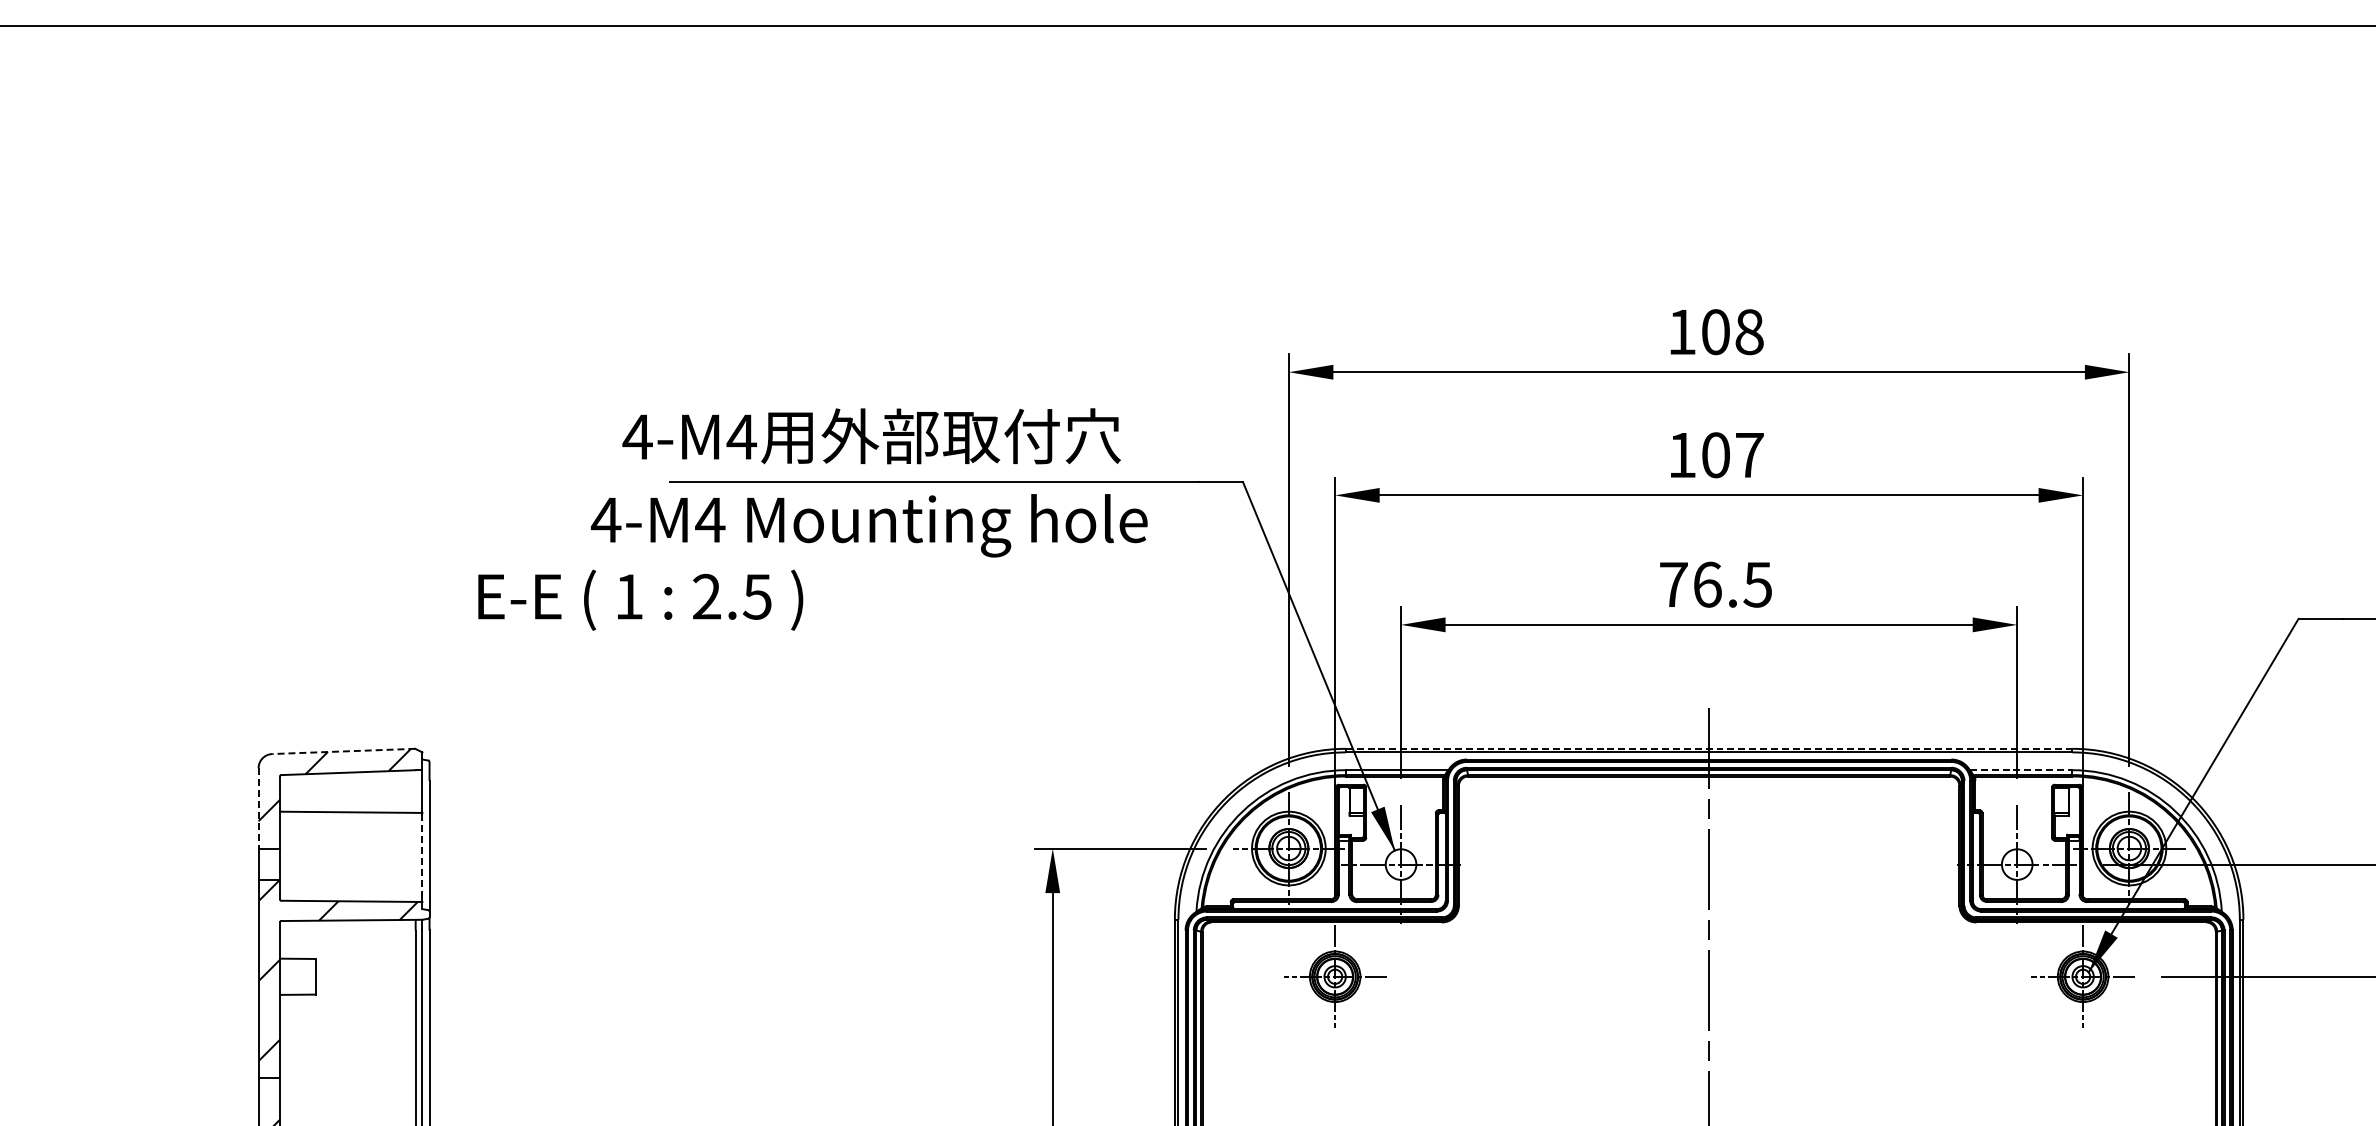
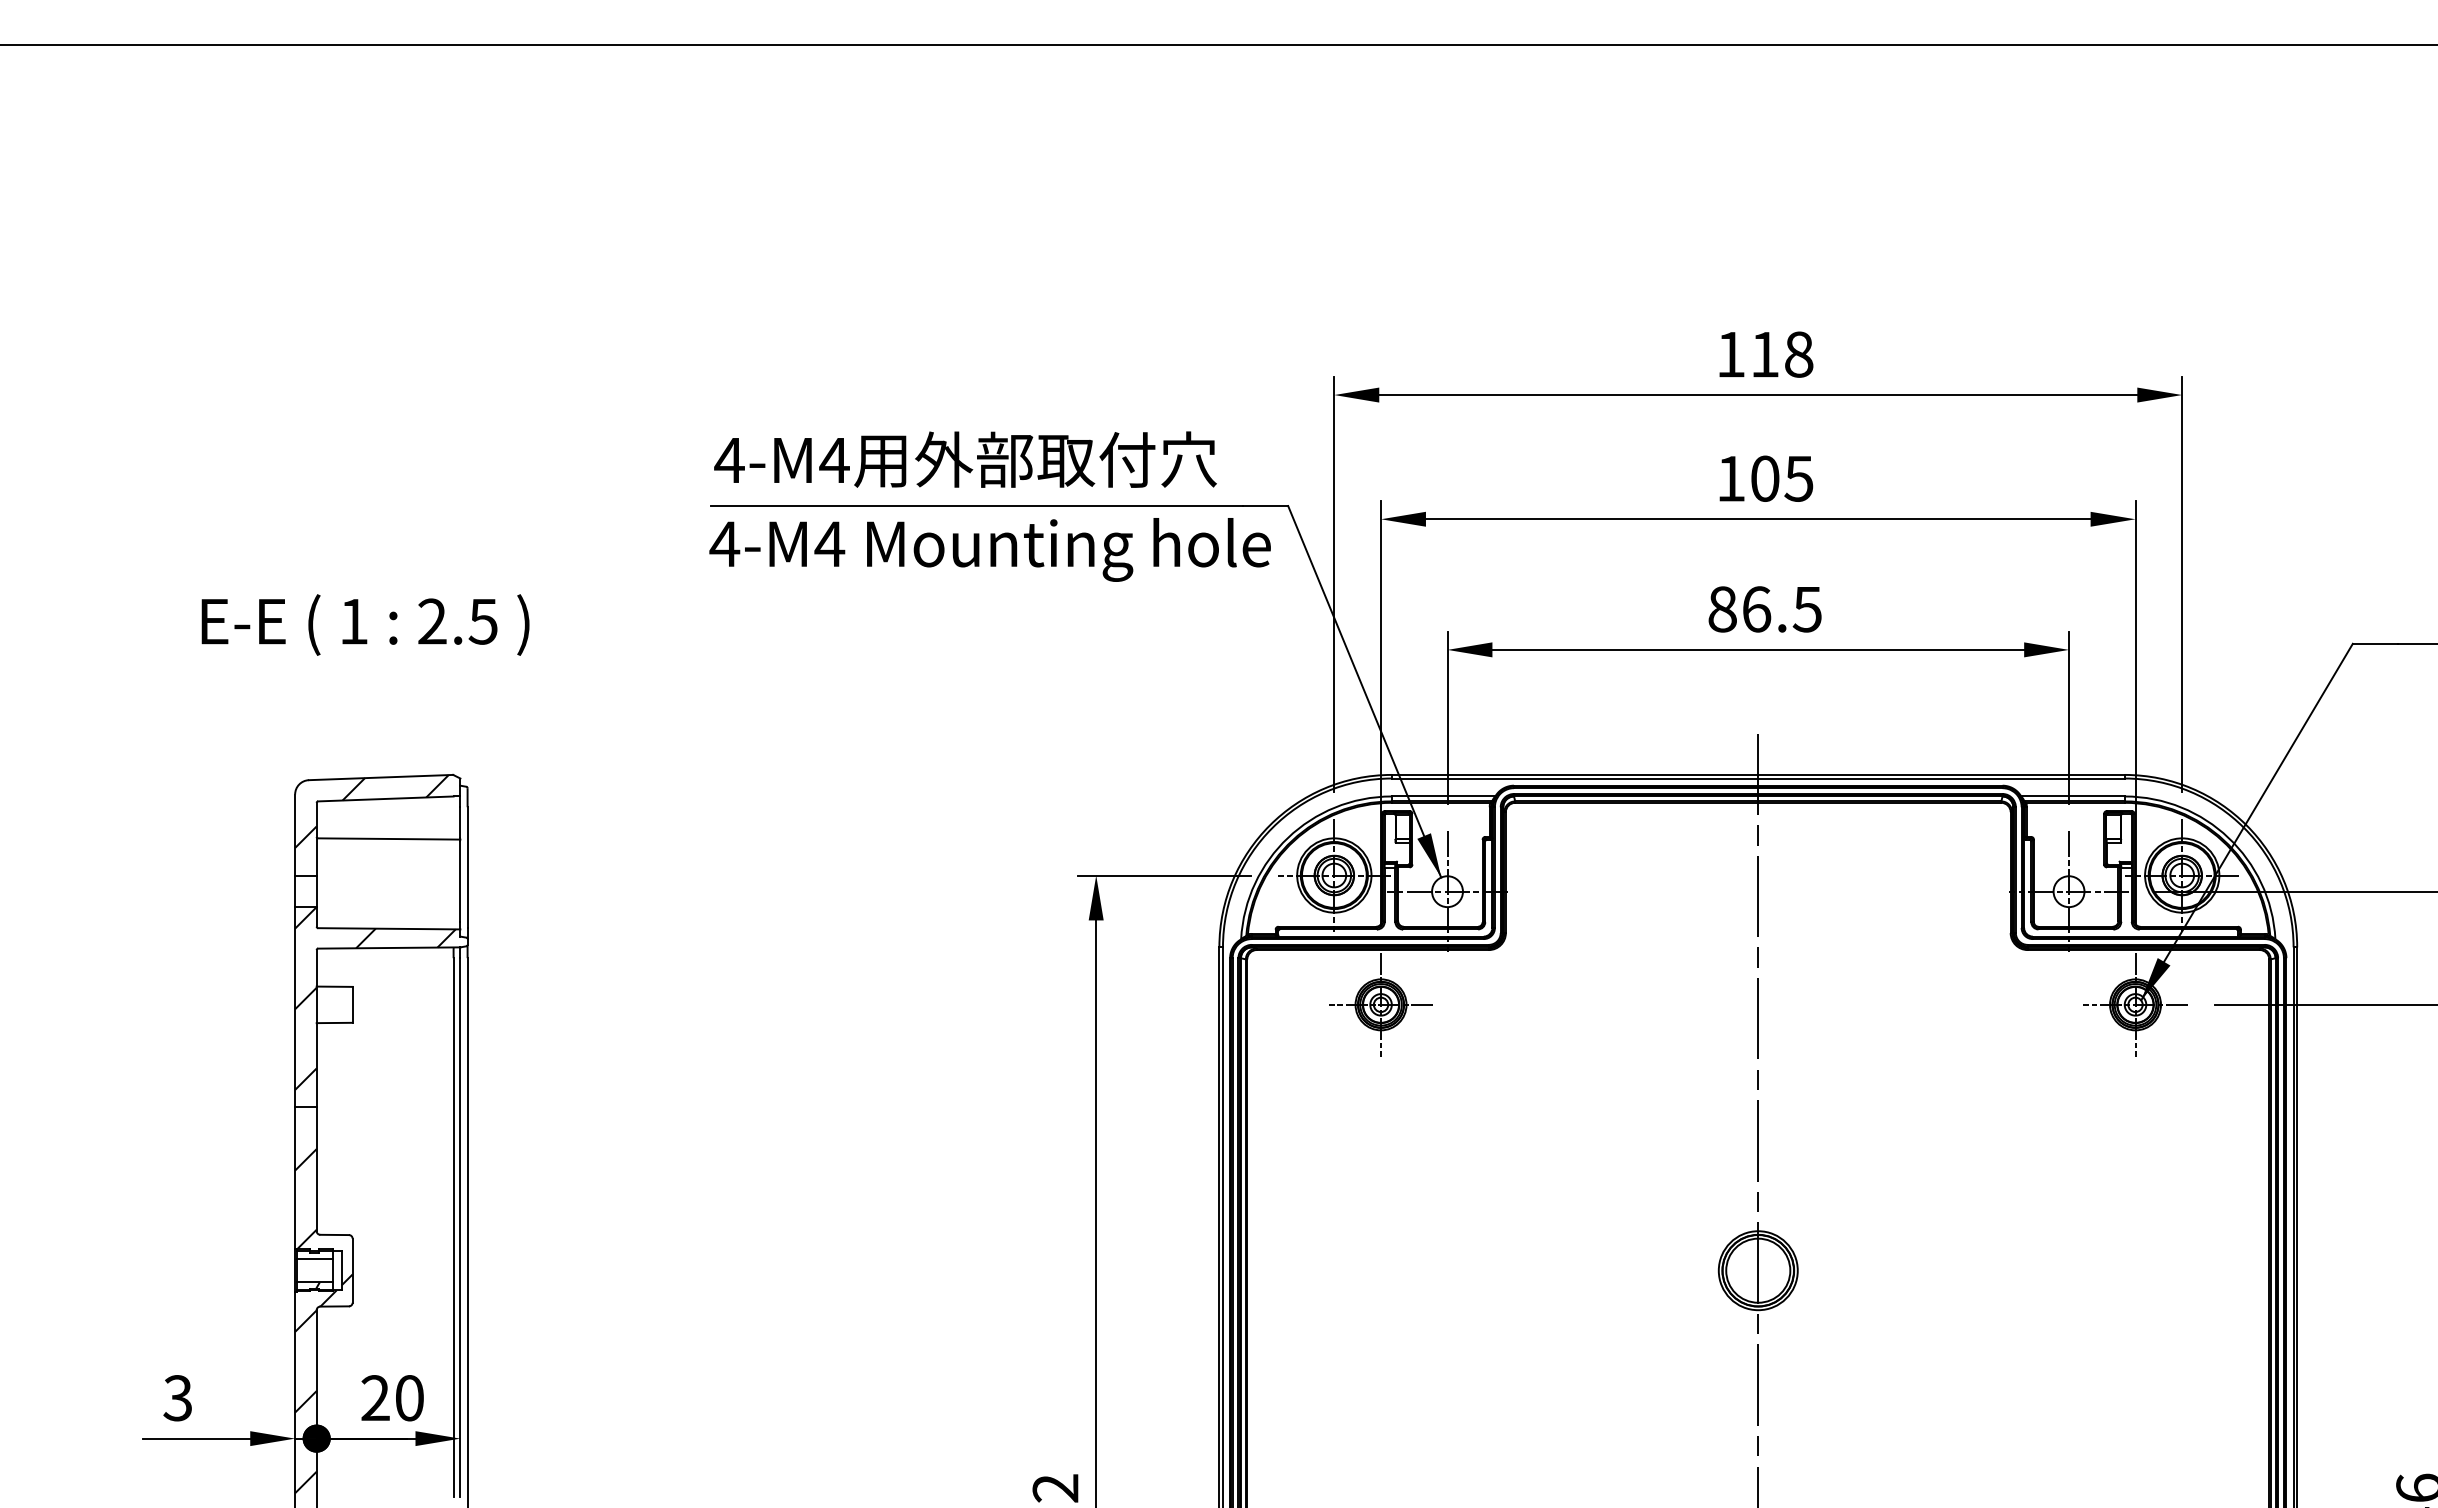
text: (1716, 332) -> (1765, 354), 108 -> 118
text: (871, 436) -> (965, 459), moved
text: (1749, 454) -> (1798, 478), 107 -> 105
text: (868, 525) -> (989, 549), moved
text: (1673, 584) -> (1722, 609), 76.5 -> 86.5
text: (640, 599) -> (365, 624), moved
line: (1708, 748) -> (1757, 774), dashed -> solid
line: (343, 751) -> (380, 777), dashed -> solid
line: (2021, 770) -> (2073, 796), dashed -> solid
line: (258, 808) -> (295, 835), dashed -> solid
line: (422, 854) -> (460, 881), dashed -> solid

